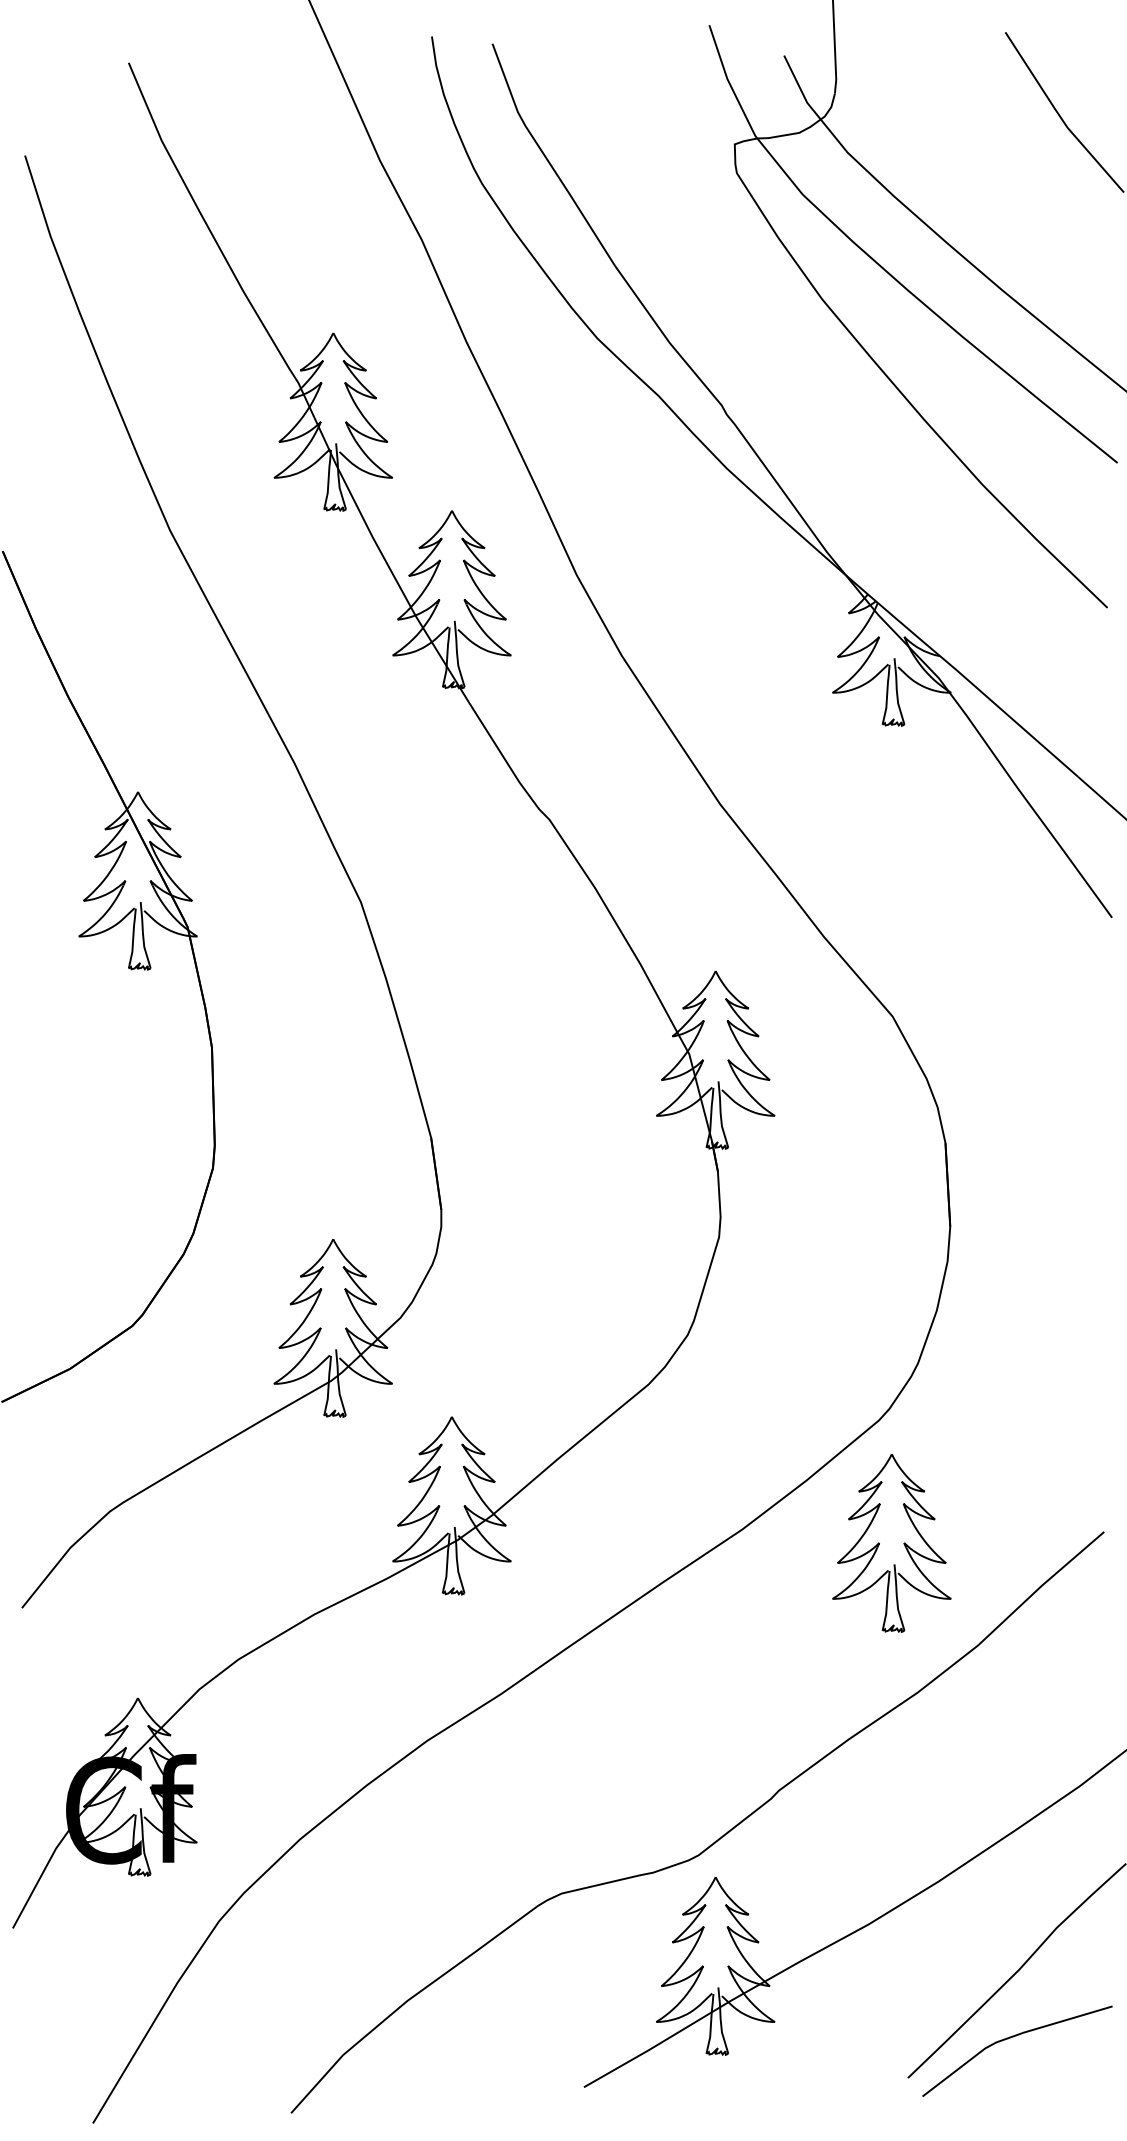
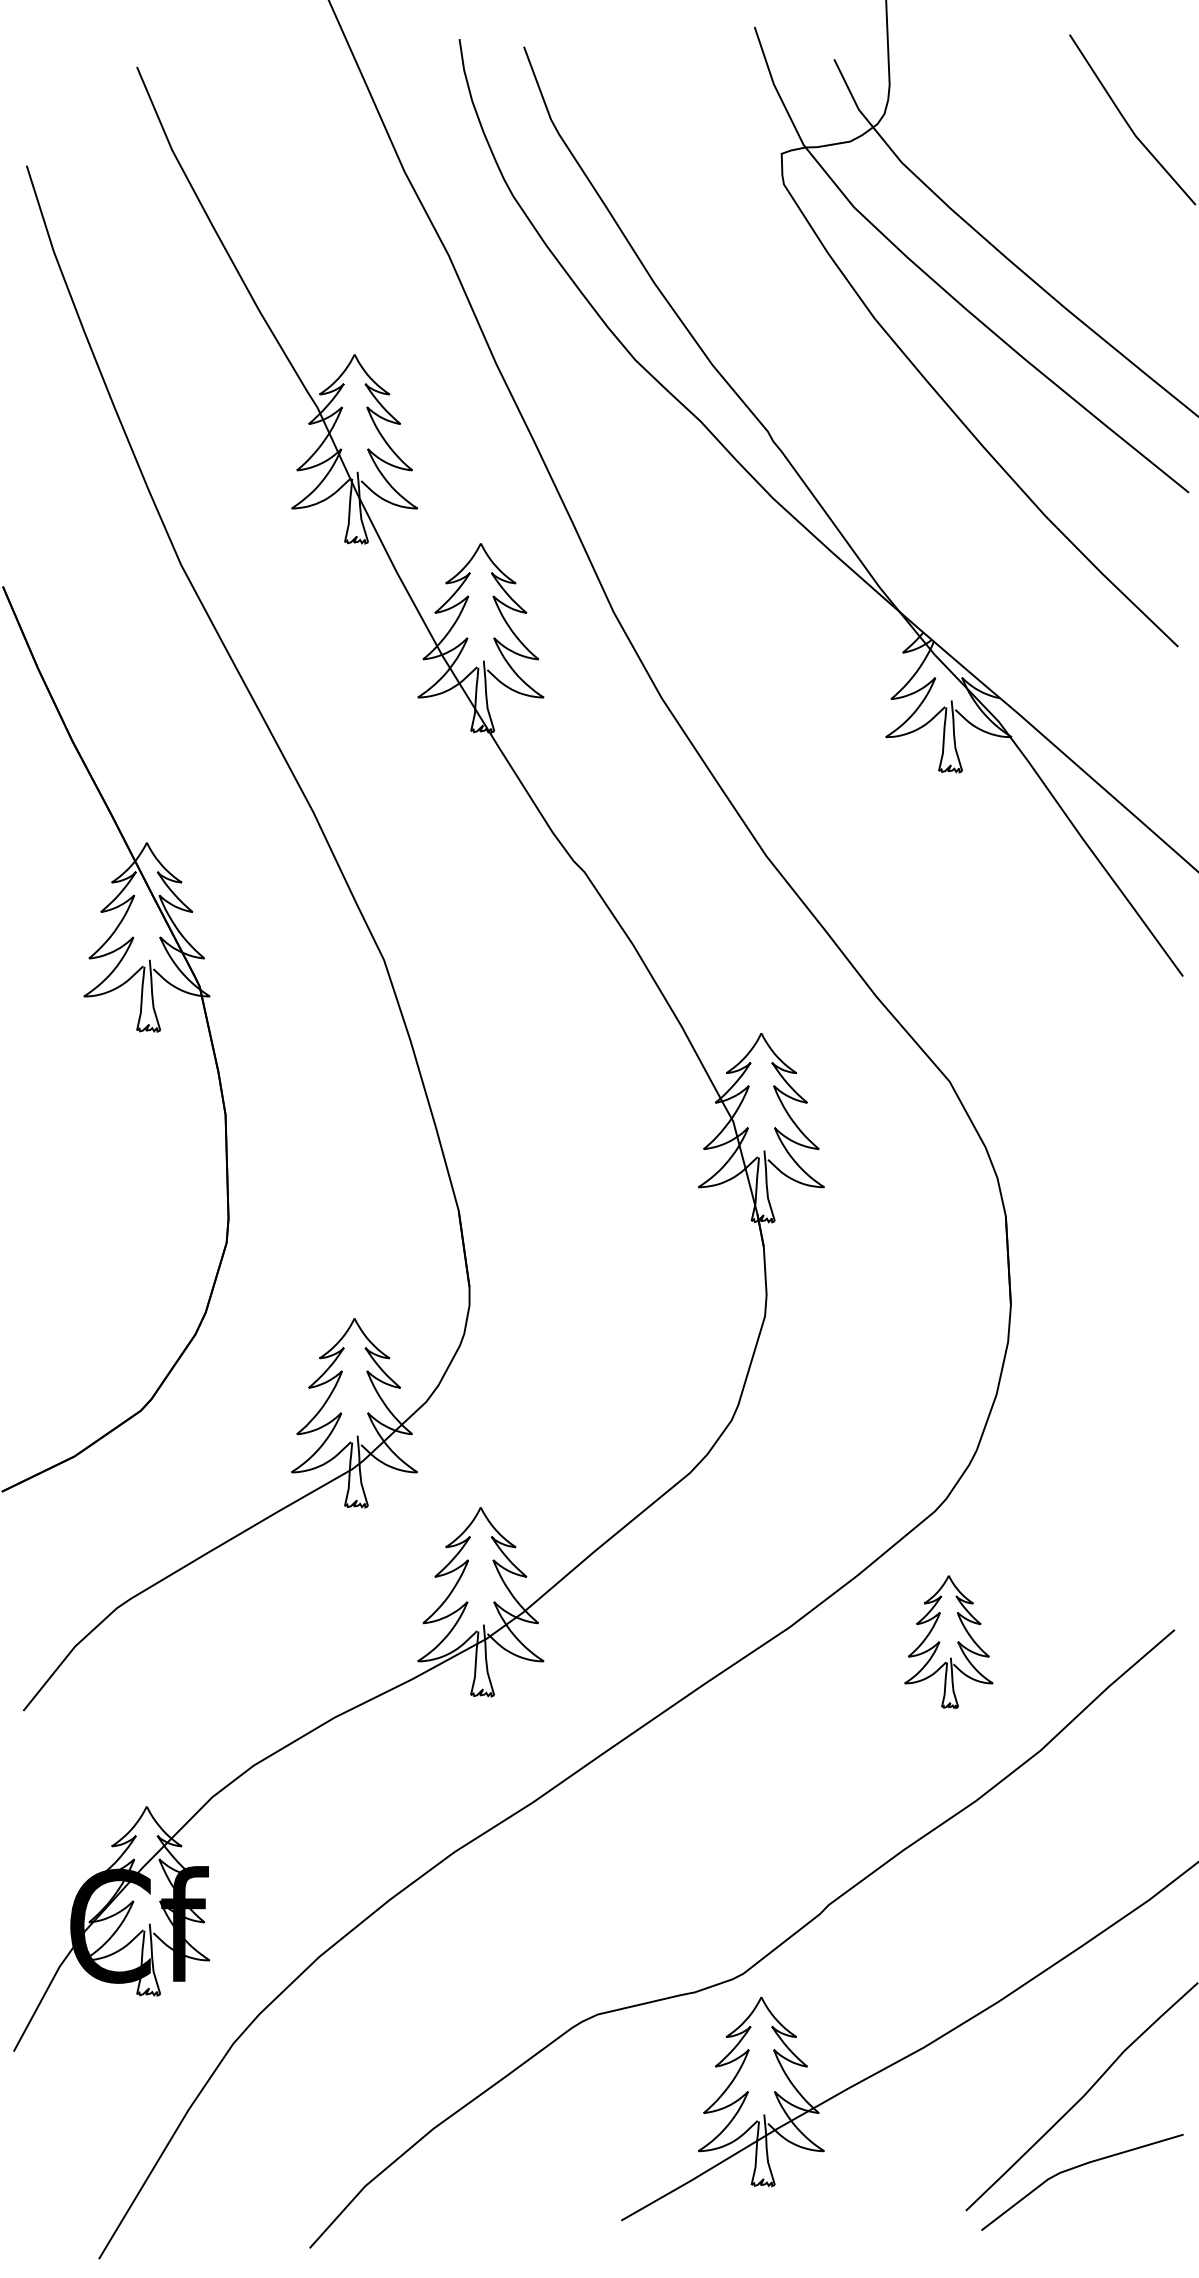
part: (891, 1543) -> (948, 1642), size x0.7

